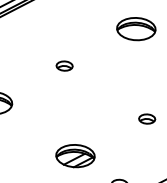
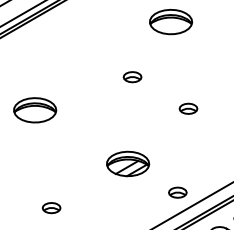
part: (136, 29) -> (171, 22), moved
part: (64, 66) -> (132, 77), moved
part: (147, 118) -> (188, 108), moved

